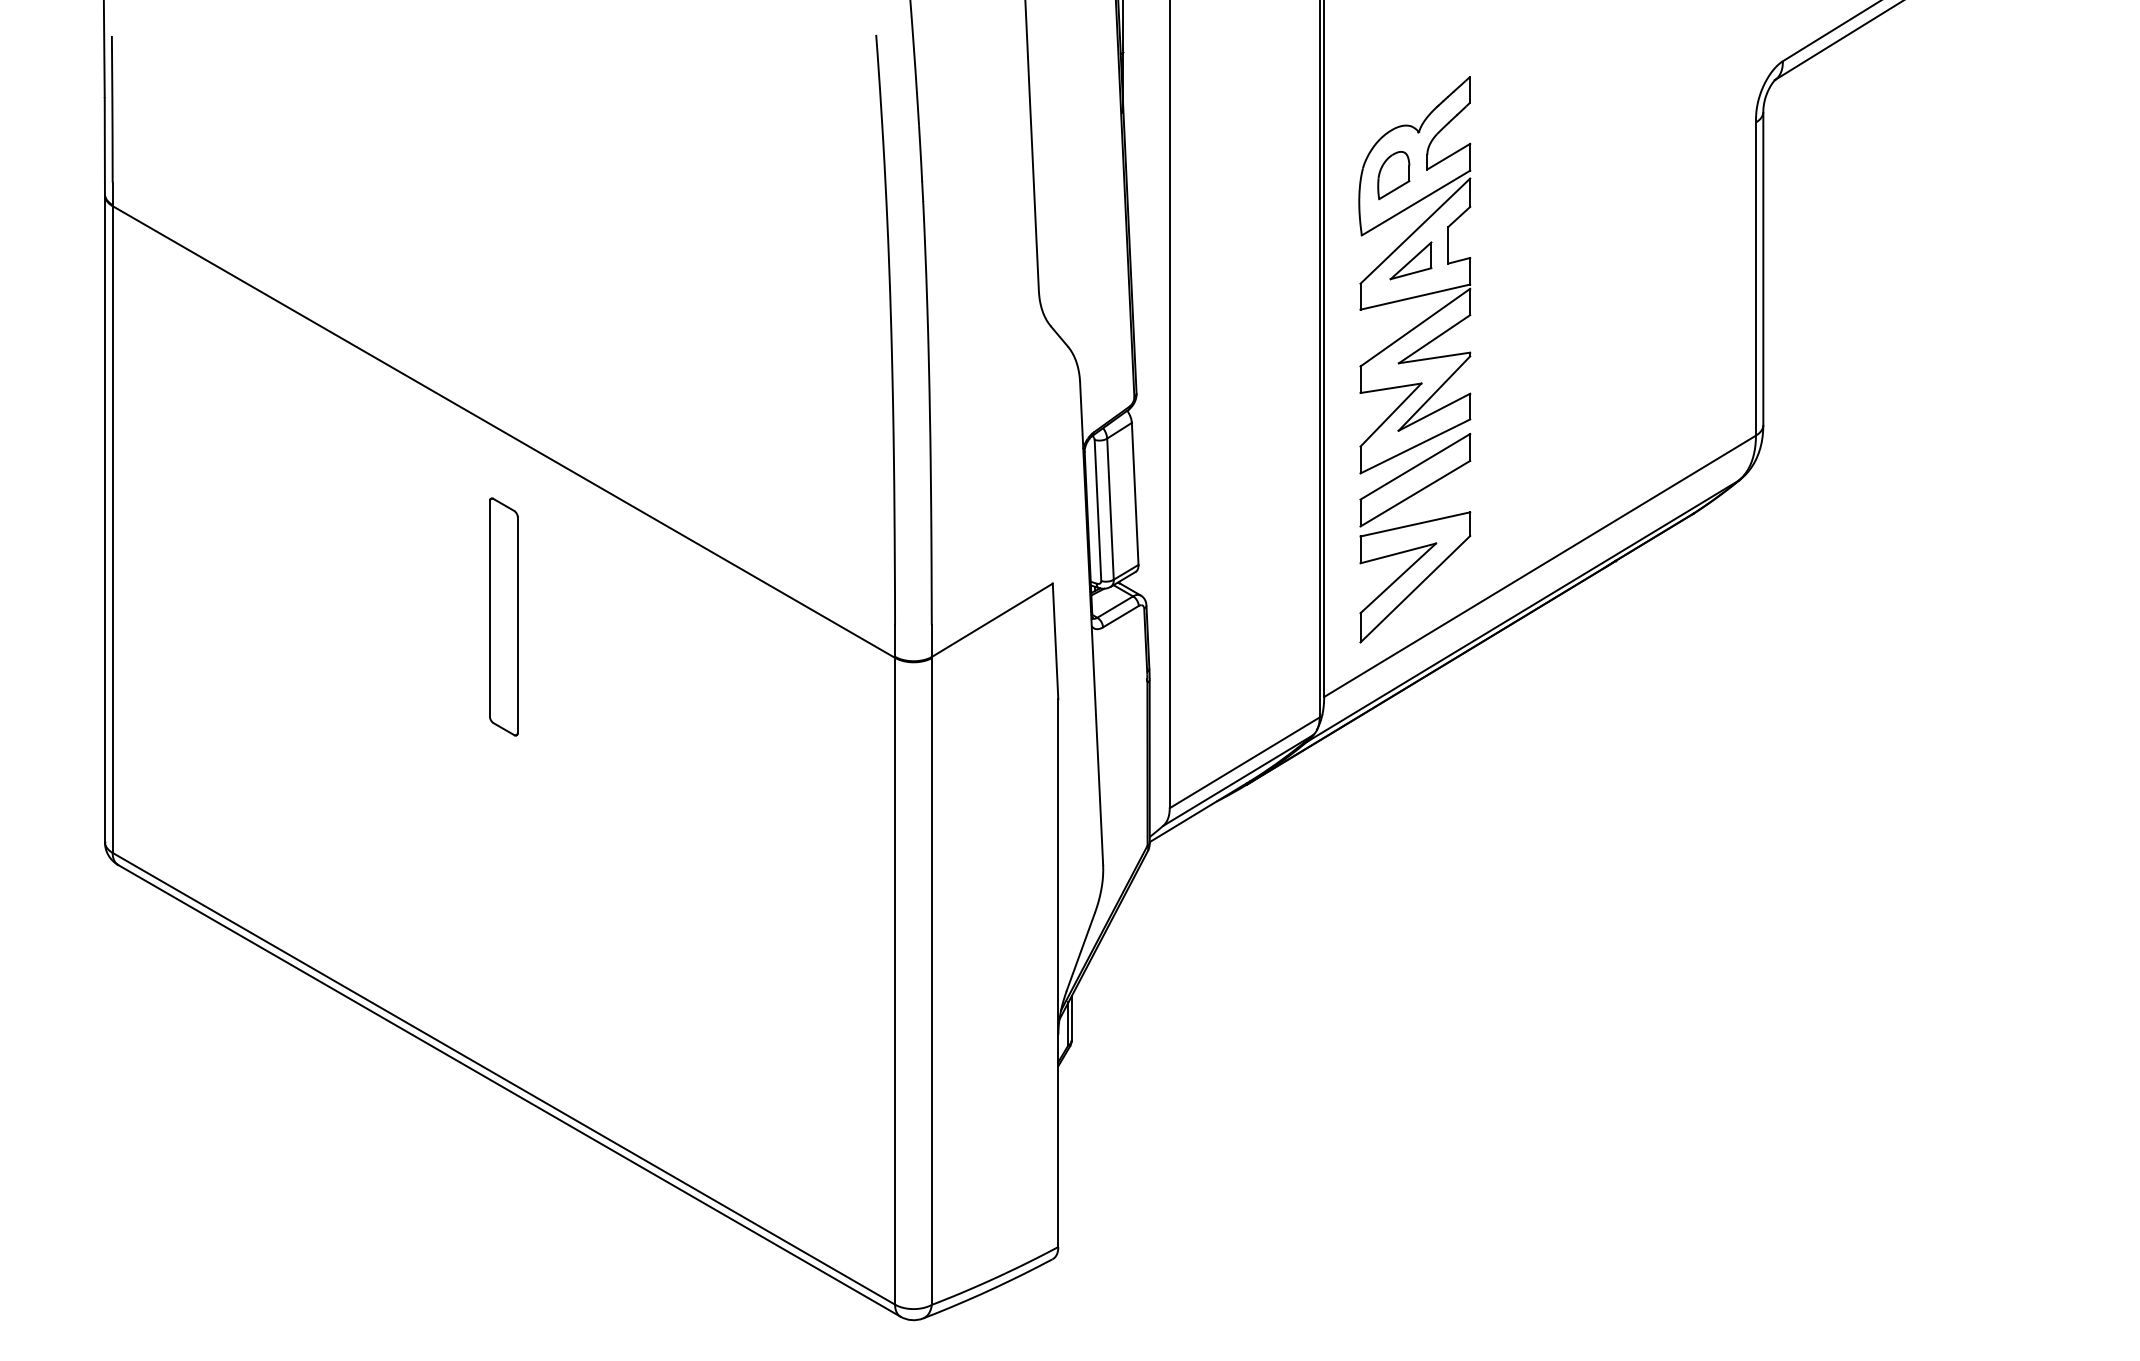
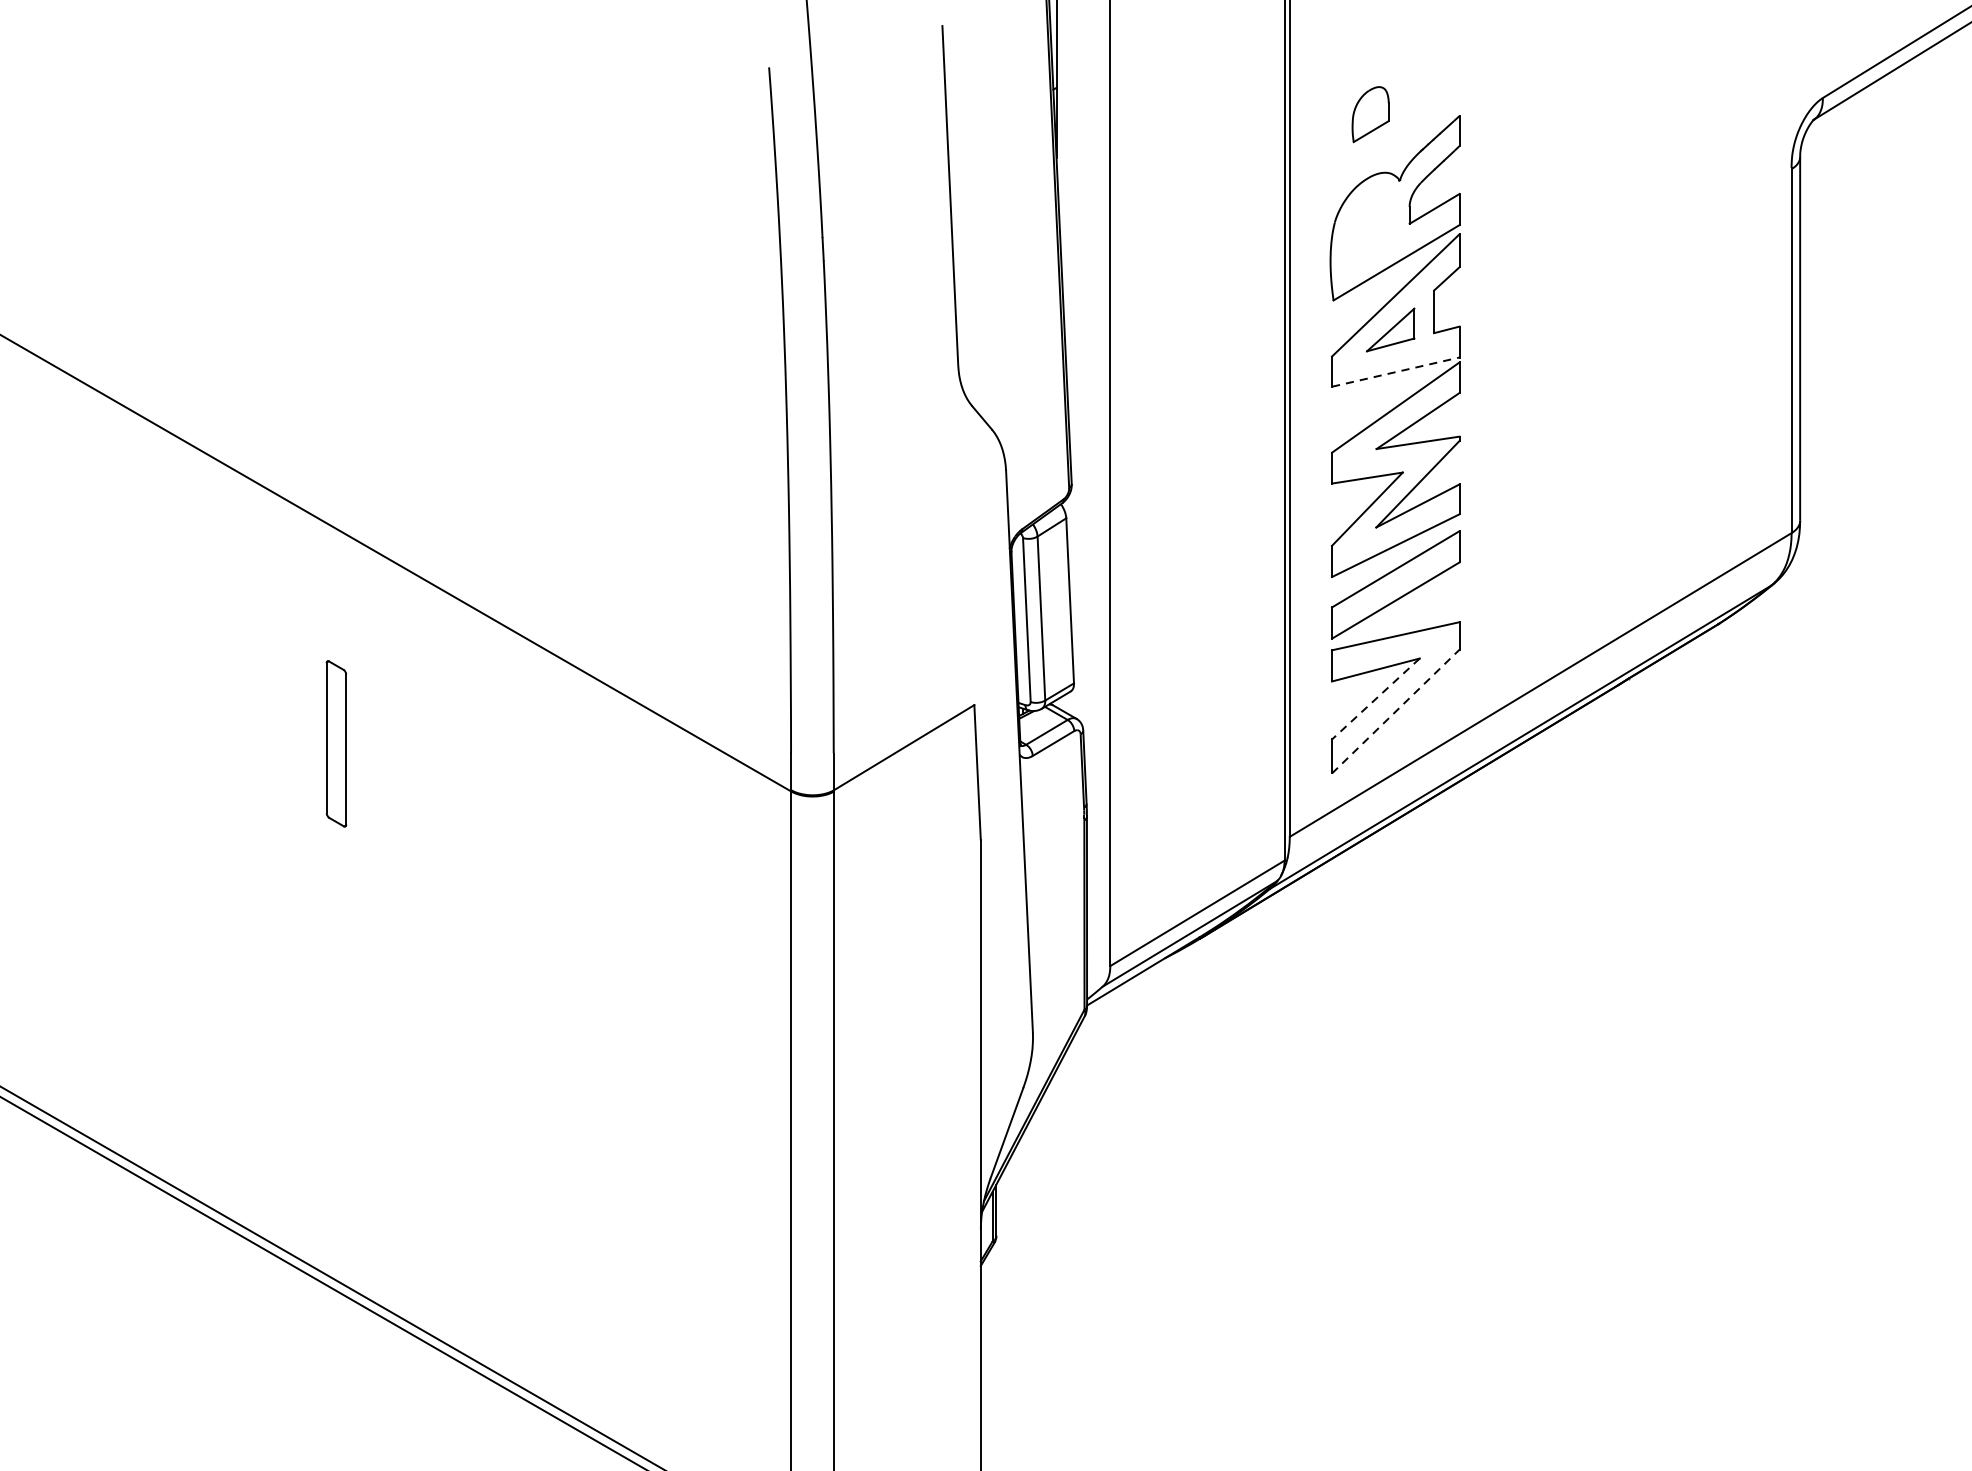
part: (1393, 175) -> (1370, 114), moved
line: (1415, 297) -> (1395, 372), solid -> dashed
line: (1397, 578) -> (1374, 699), solid -> dashed
line: (1415, 588) -> (1395, 710), solid -> dashed
part: (503, 616) -> (335, 743), size x0.6

